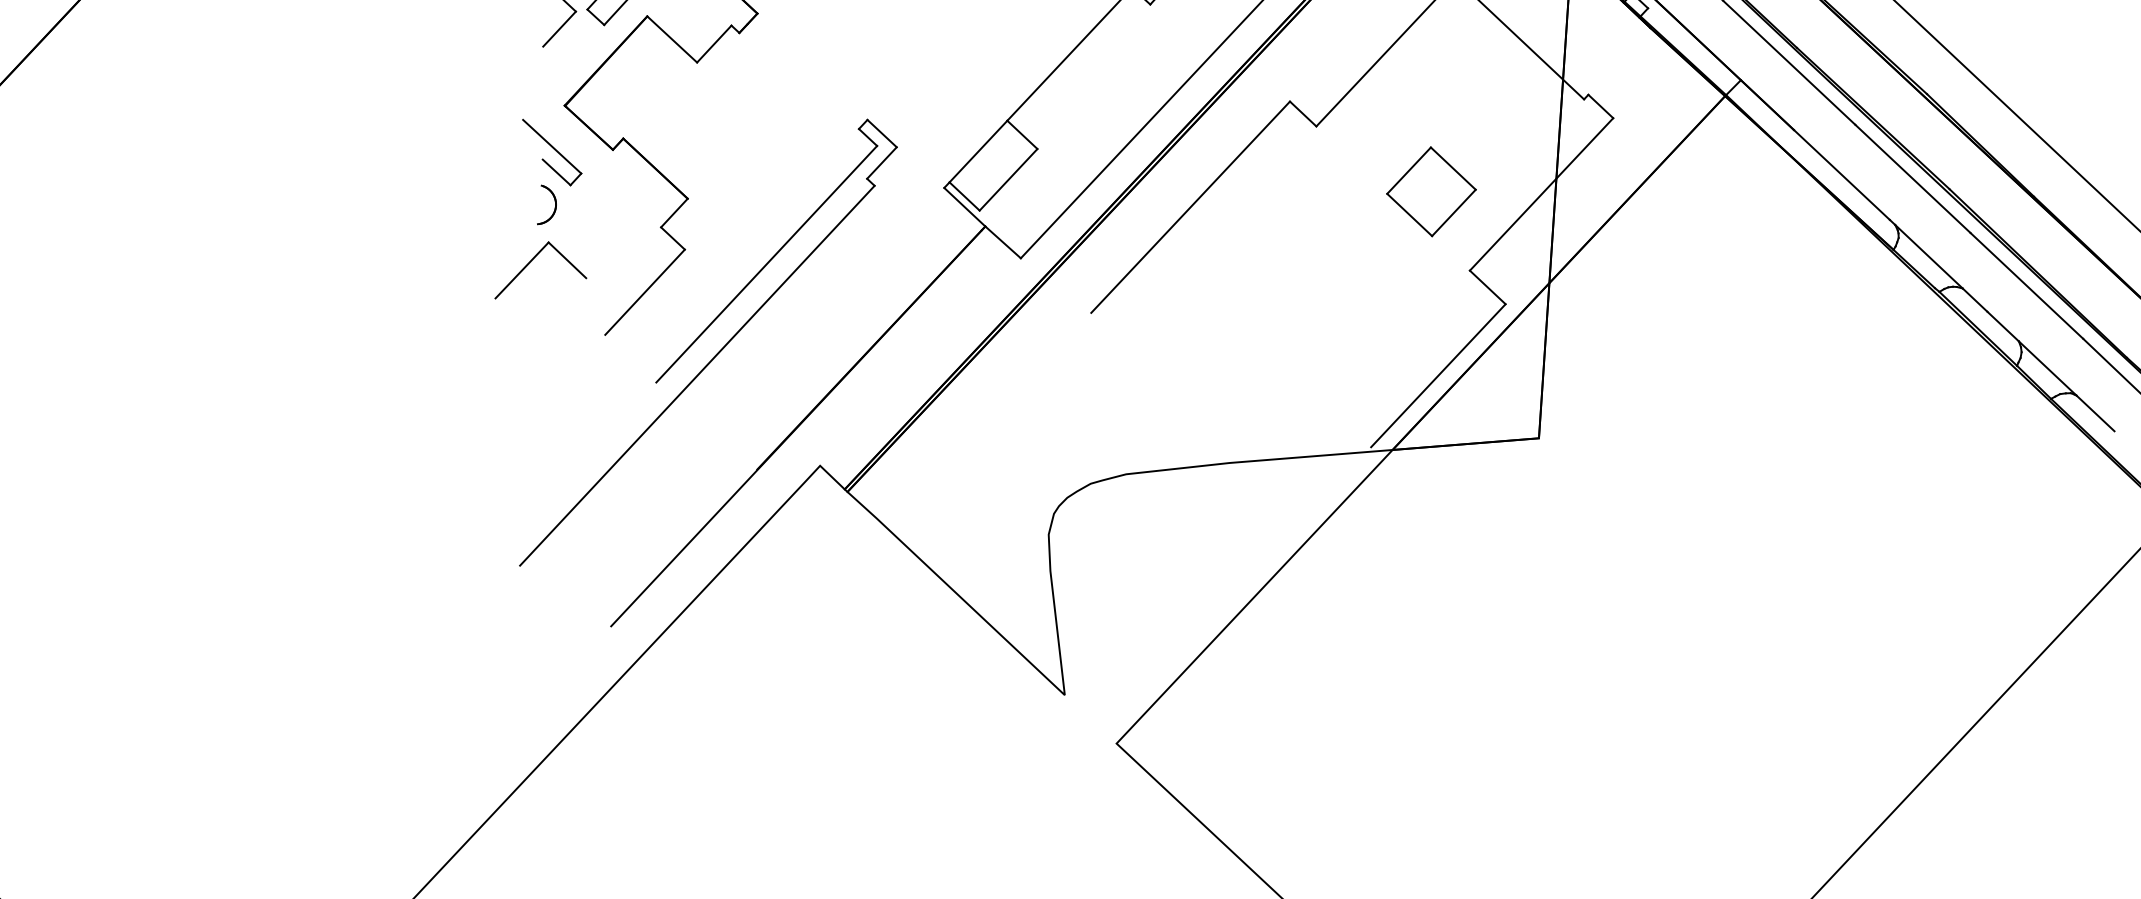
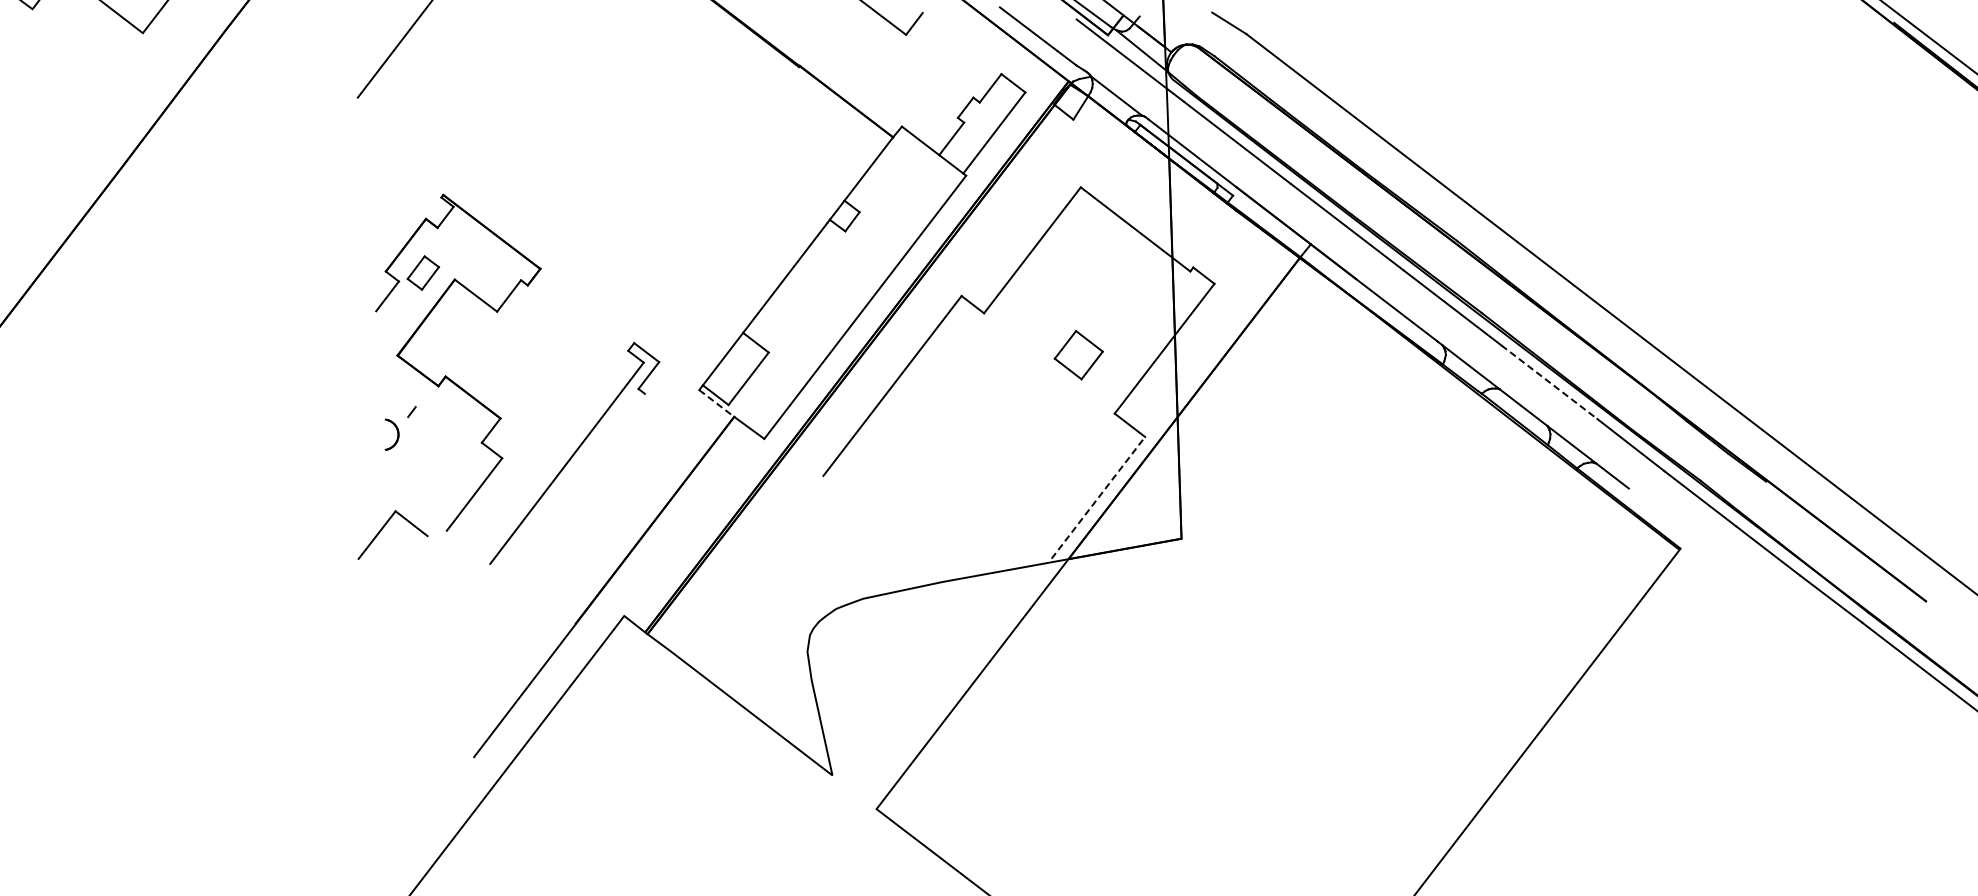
line: (551, 146) -> (390, 388), removed
line: (556, 172) -> (396, 408), removed
part: (1431, 190) -> (1078, 354), size x0.7
line: (965, 207) -> (717, 403), solid -> dashed
part: (532, 261) -> (384, 527), moved
line: (2026, 286) -> (1549, 382), solid -> dashed
line: (697, 375) -> (521, 555), removed
line: (1438, 375) -> (1098, 497), solid -> dashed

